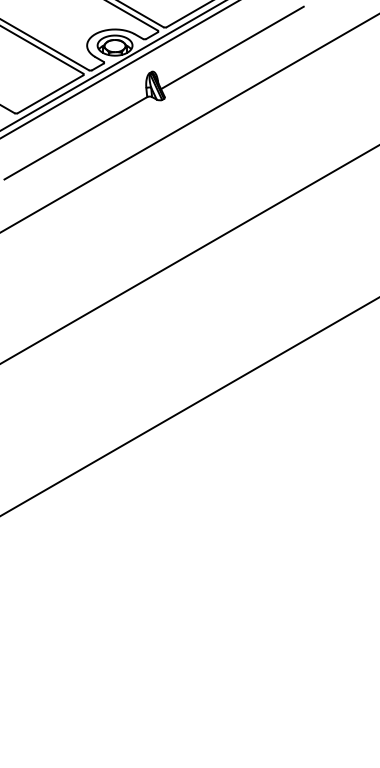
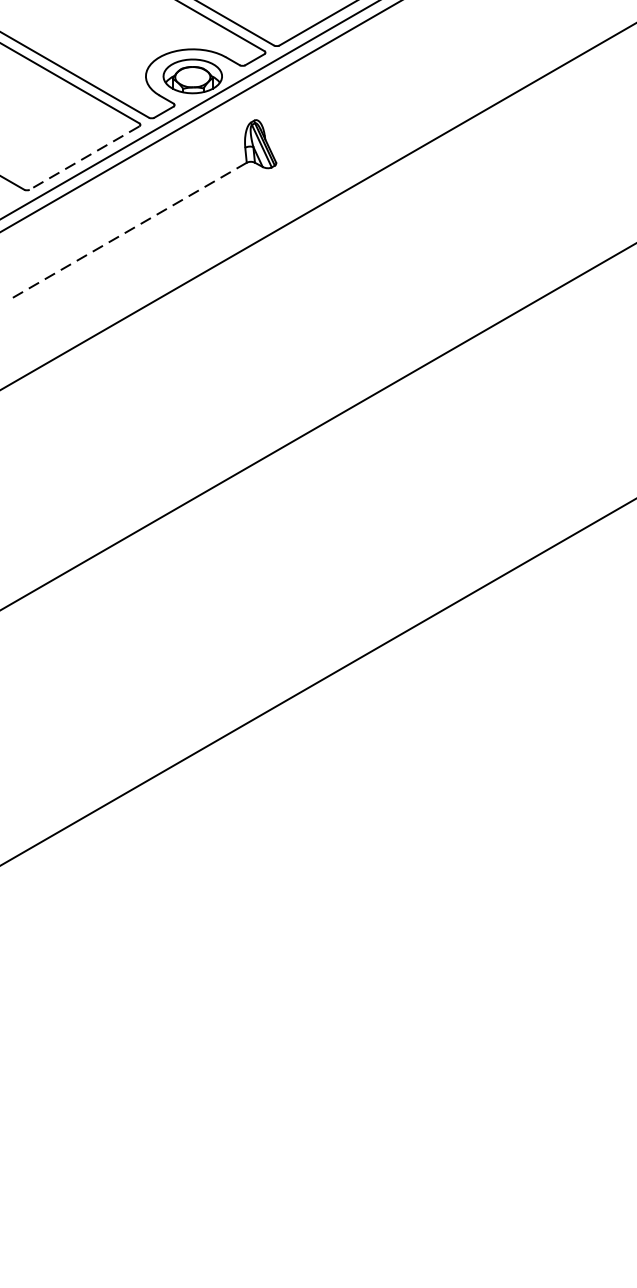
line: (232, 47) -> (389, 79), removed
line: (50, 94) -> (84, 158), solid -> dashed
line: (75, 138) -> (126, 232), solid -> dashed

